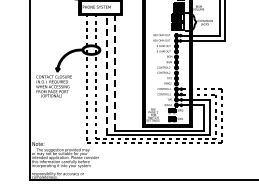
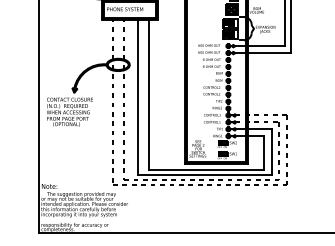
line: (115, 72) -> (149, 93), dashed -> solid
line: (106, 74) -> (137, 96), dashed -> solid

